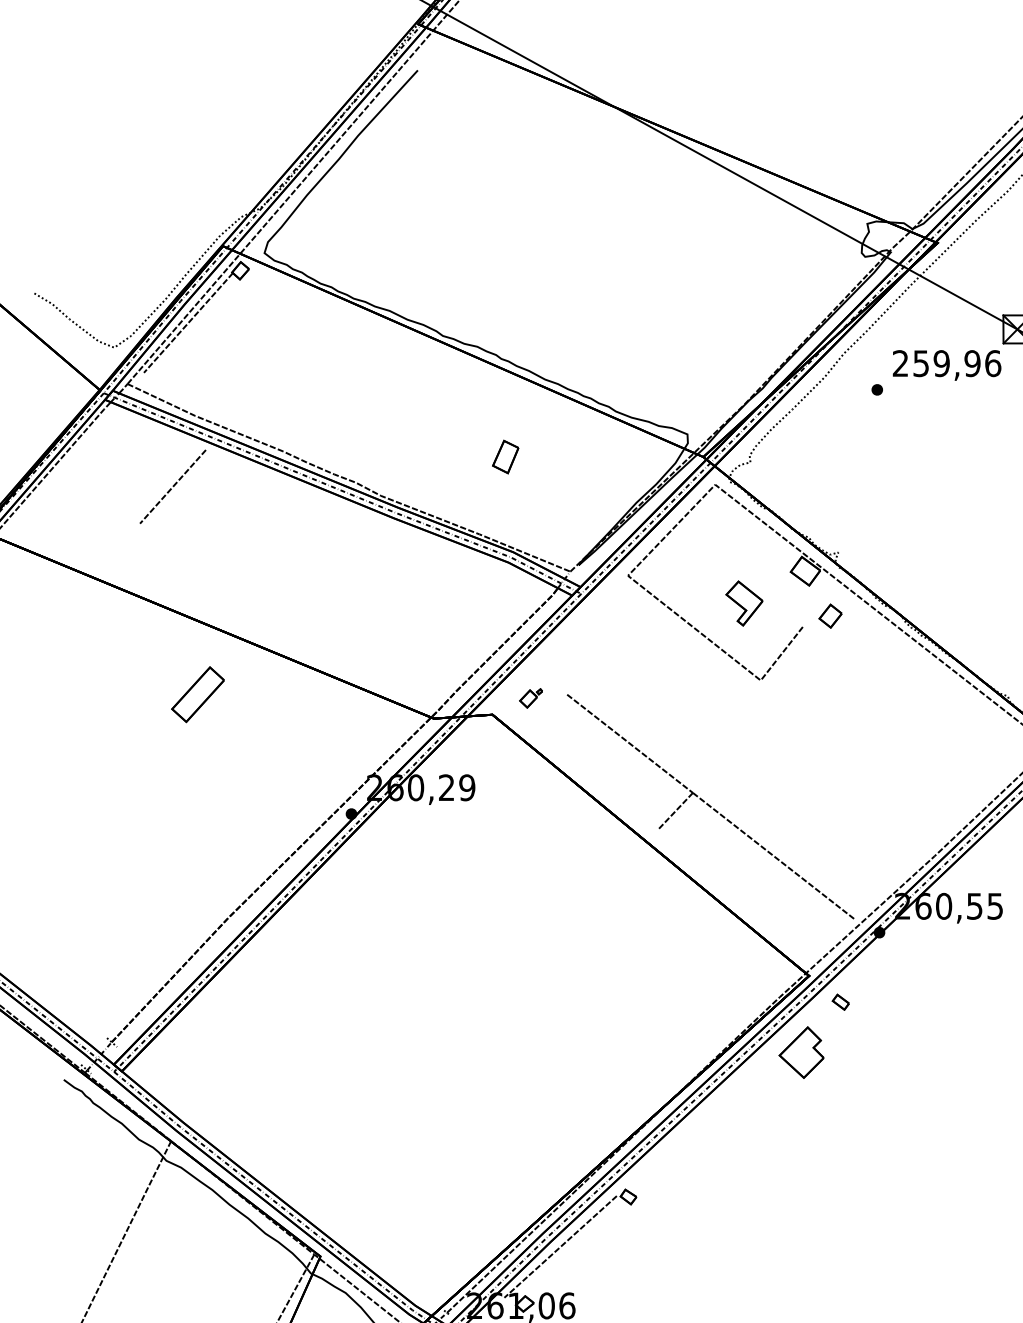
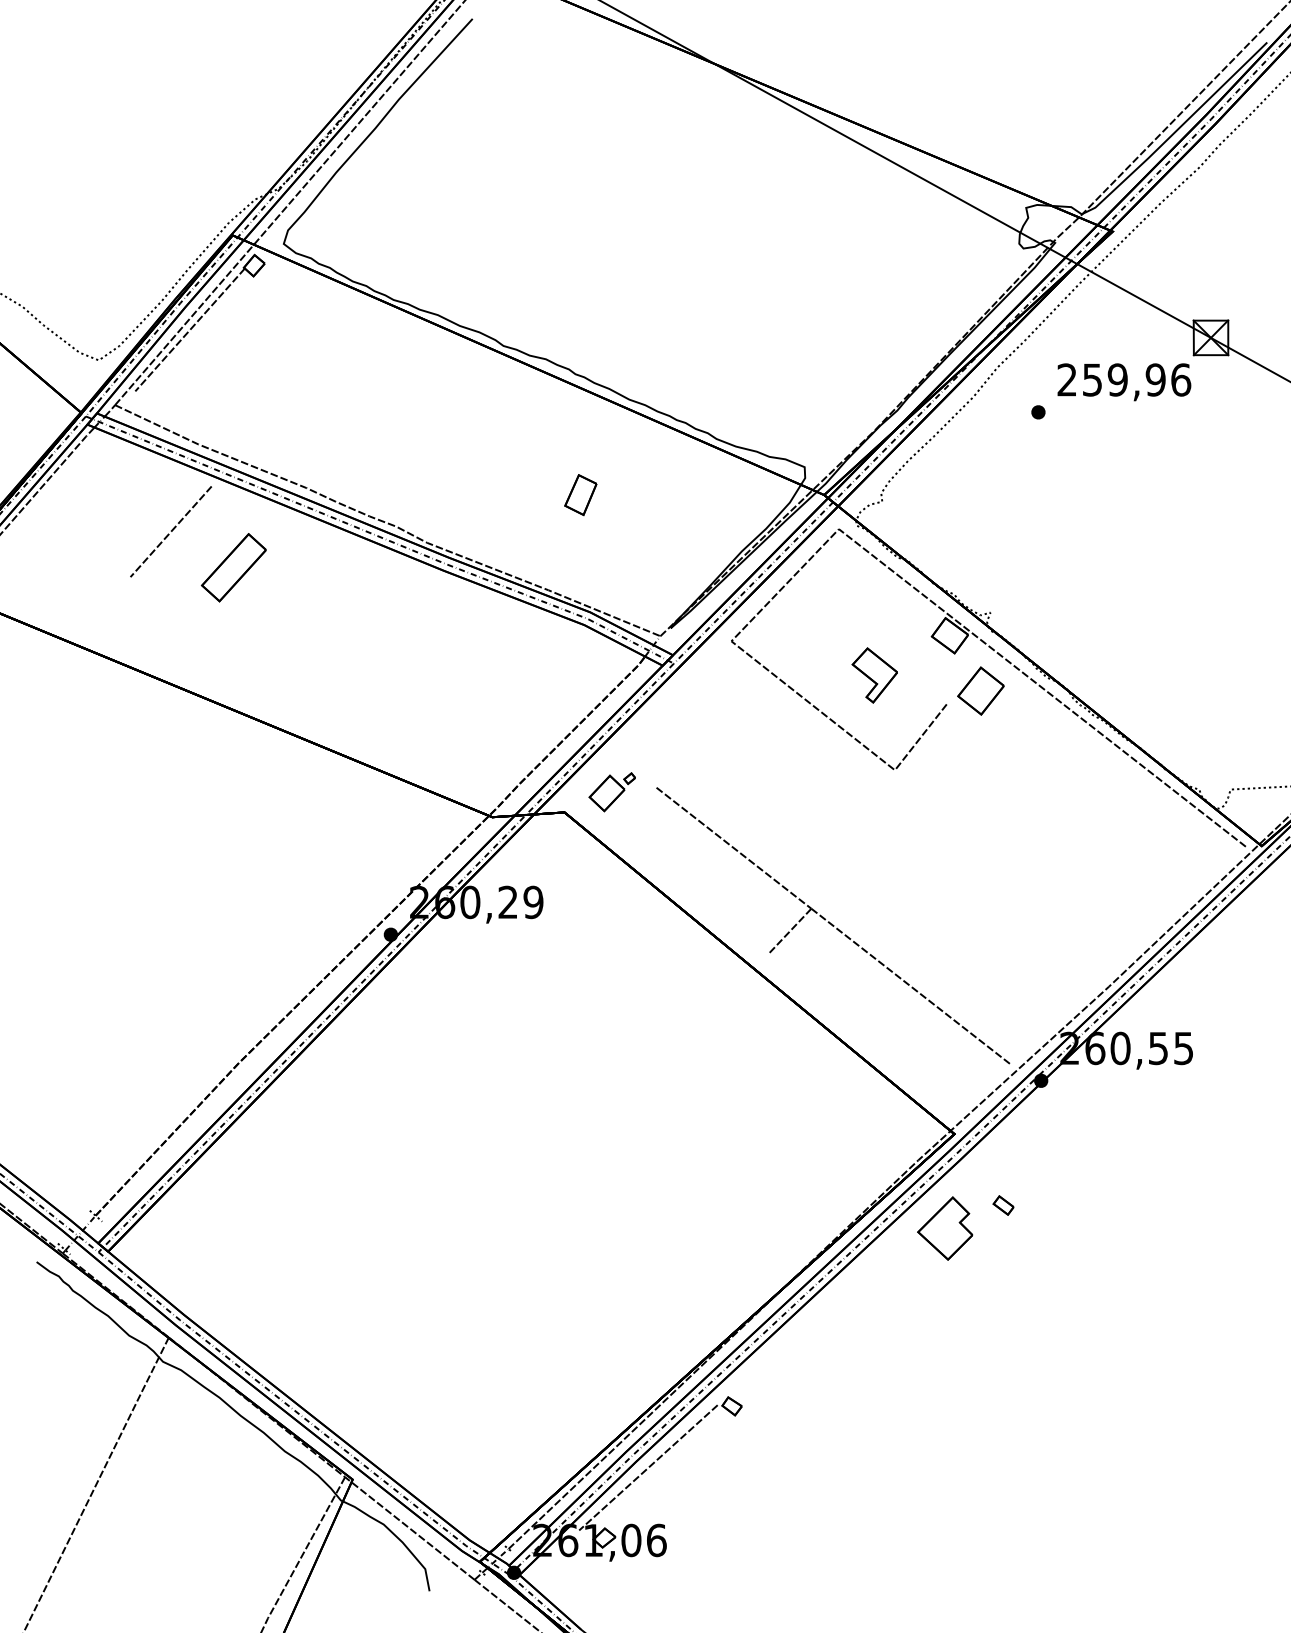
part: (830, 615) -> (980, 690), size x1.67
part: (197, 694) -> (233, 567), moved
part: (530, 698) -> (611, 792), size x1.67
part: (840, 1002) -> (1003, 1205), moved

